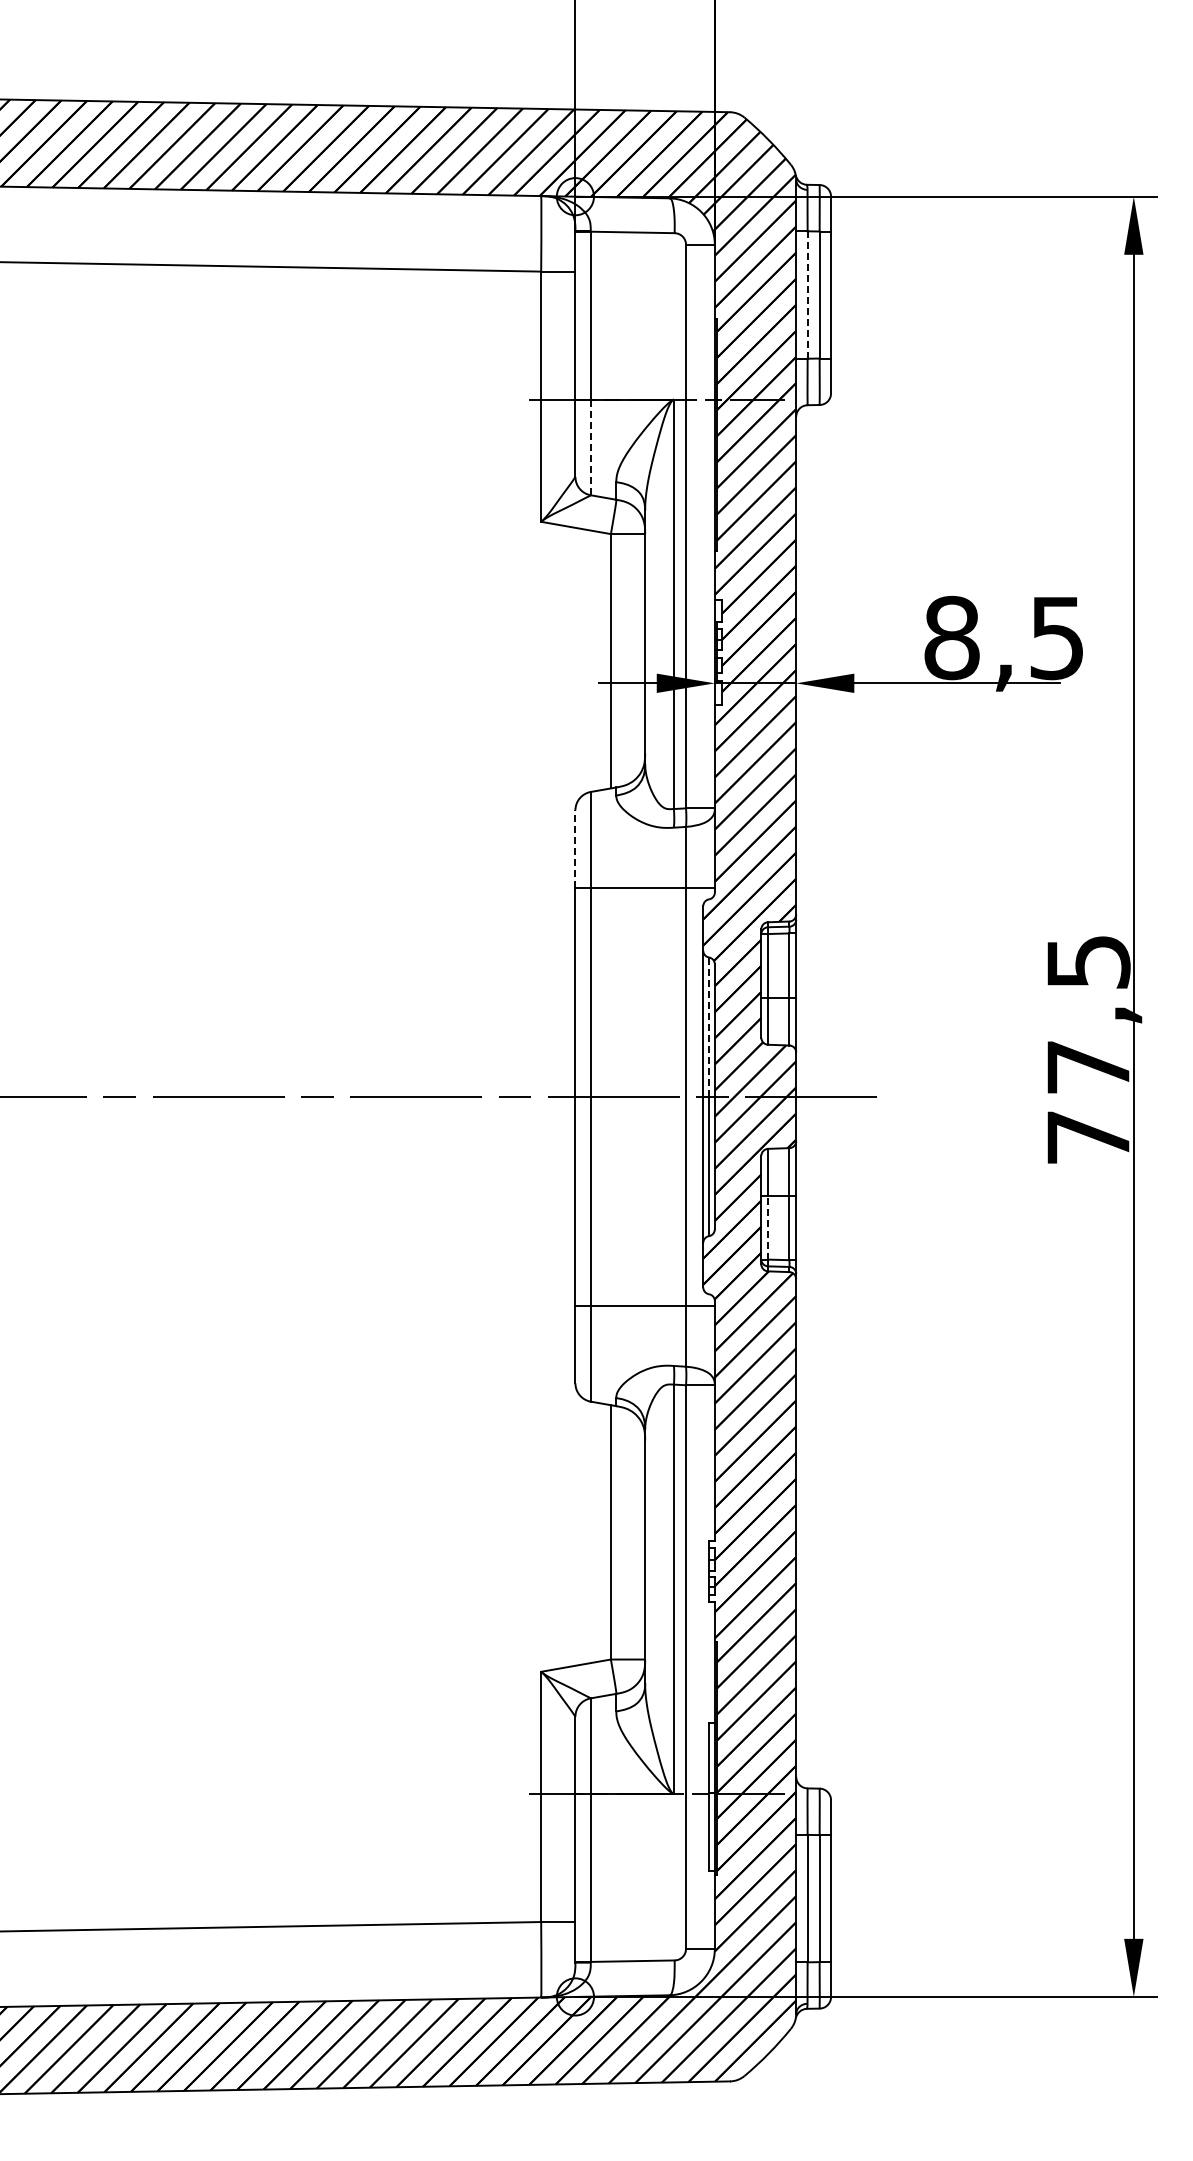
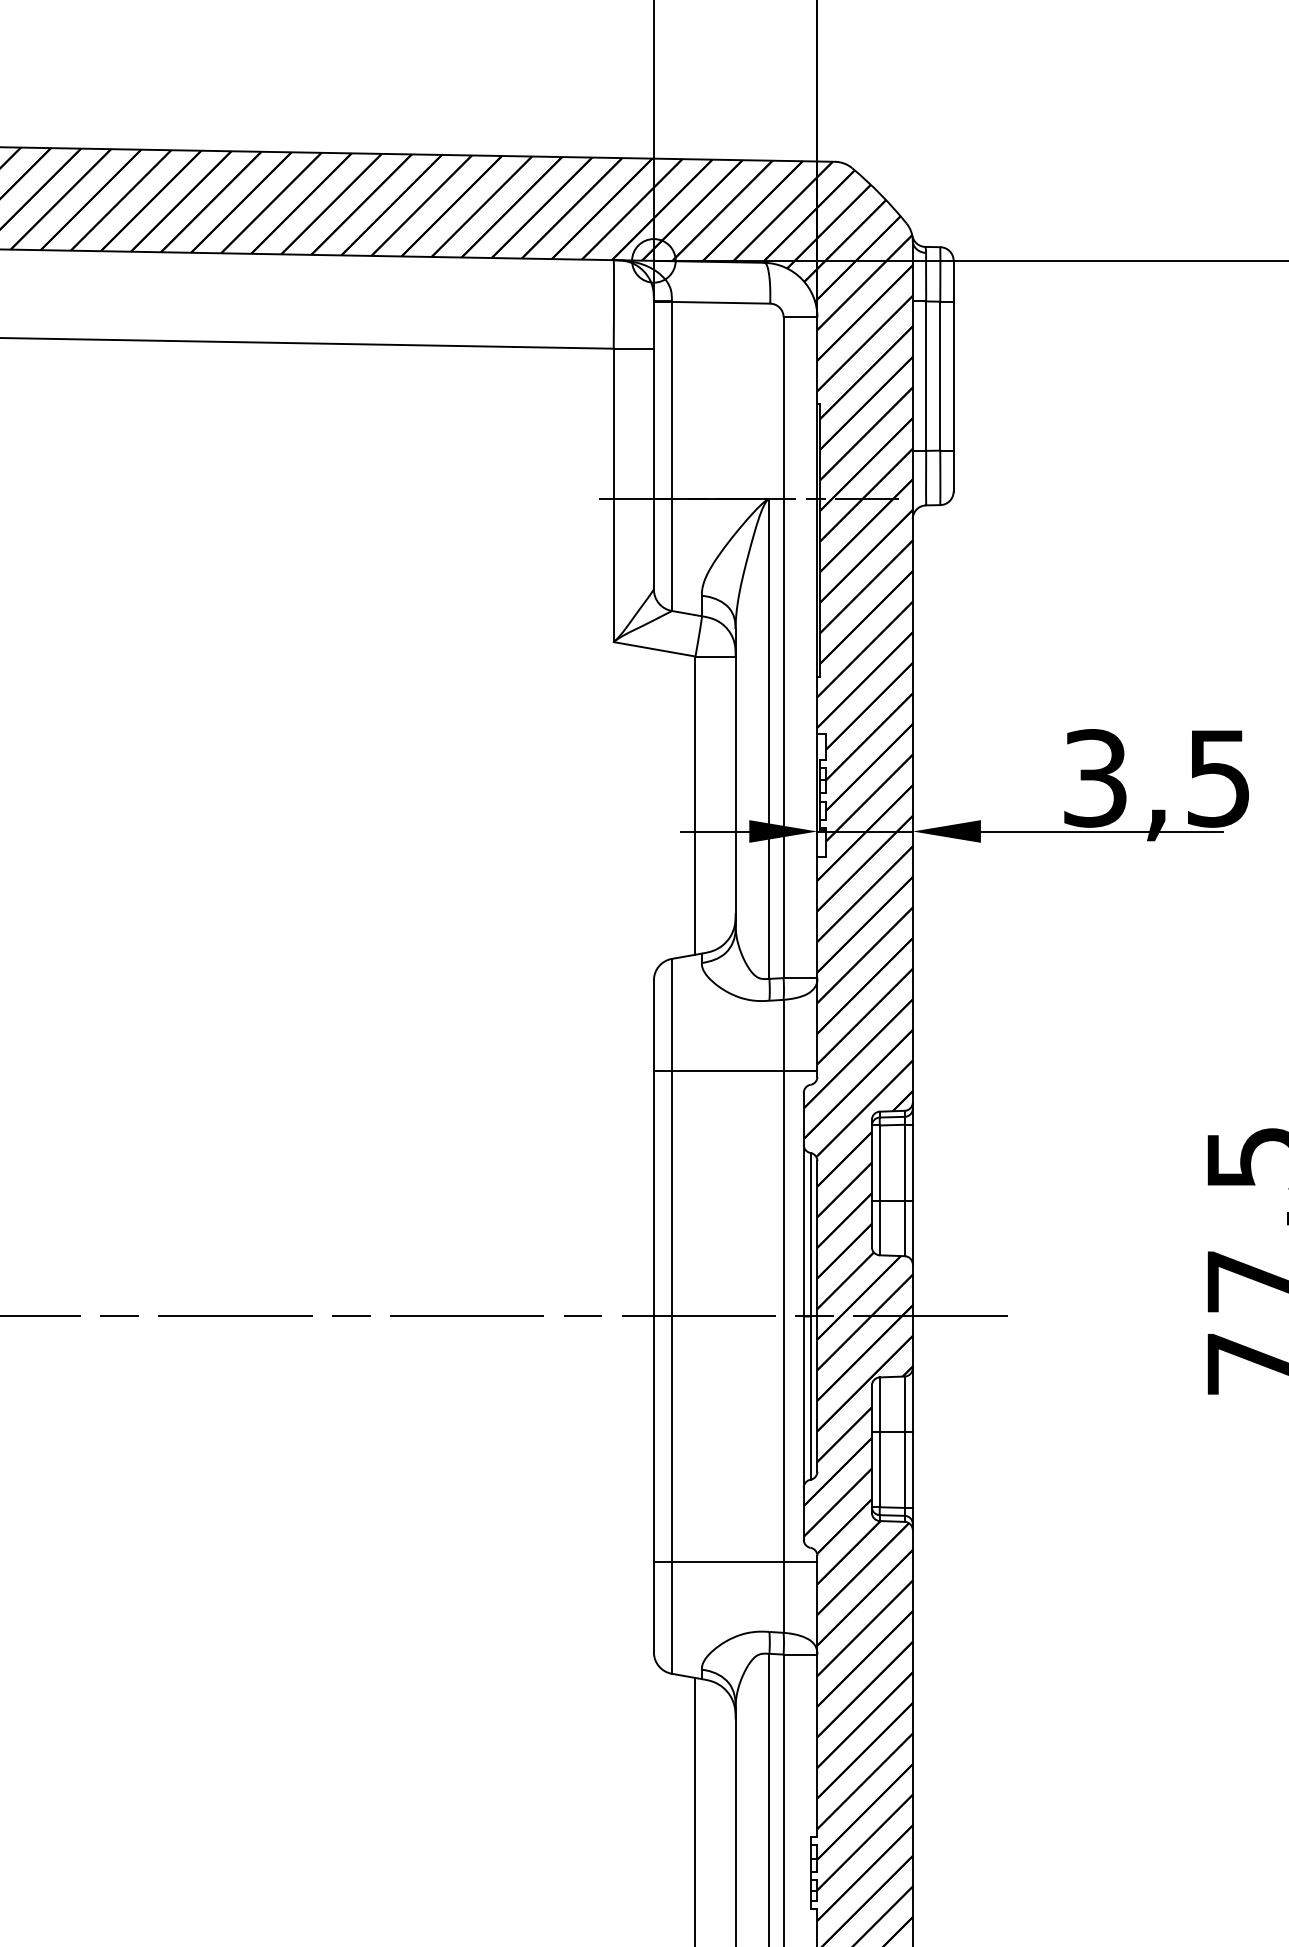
line: (807, 295) -> (926, 376), dashed -> solid
line: (590, 447) -> (671, 554), dashed -> solid
text: (951, 638) -> (1094, 778), 8,5 -> 3,5
line: (575, 848) -> (653, 1025), dashed -> solid
line: (709, 1027) -> (811, 1235), dashed -> solid
line: (768, 1227) -> (880, 1469), dashed -> solid

